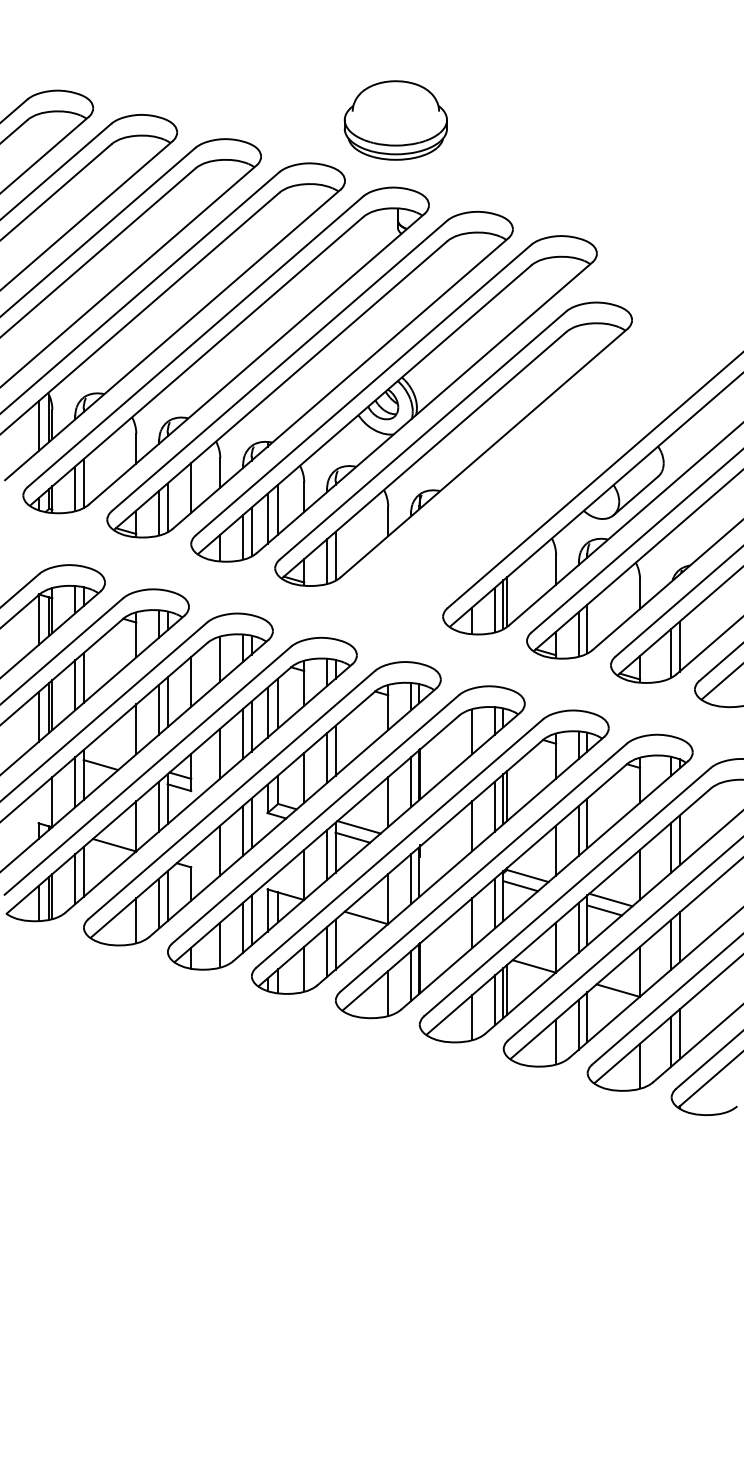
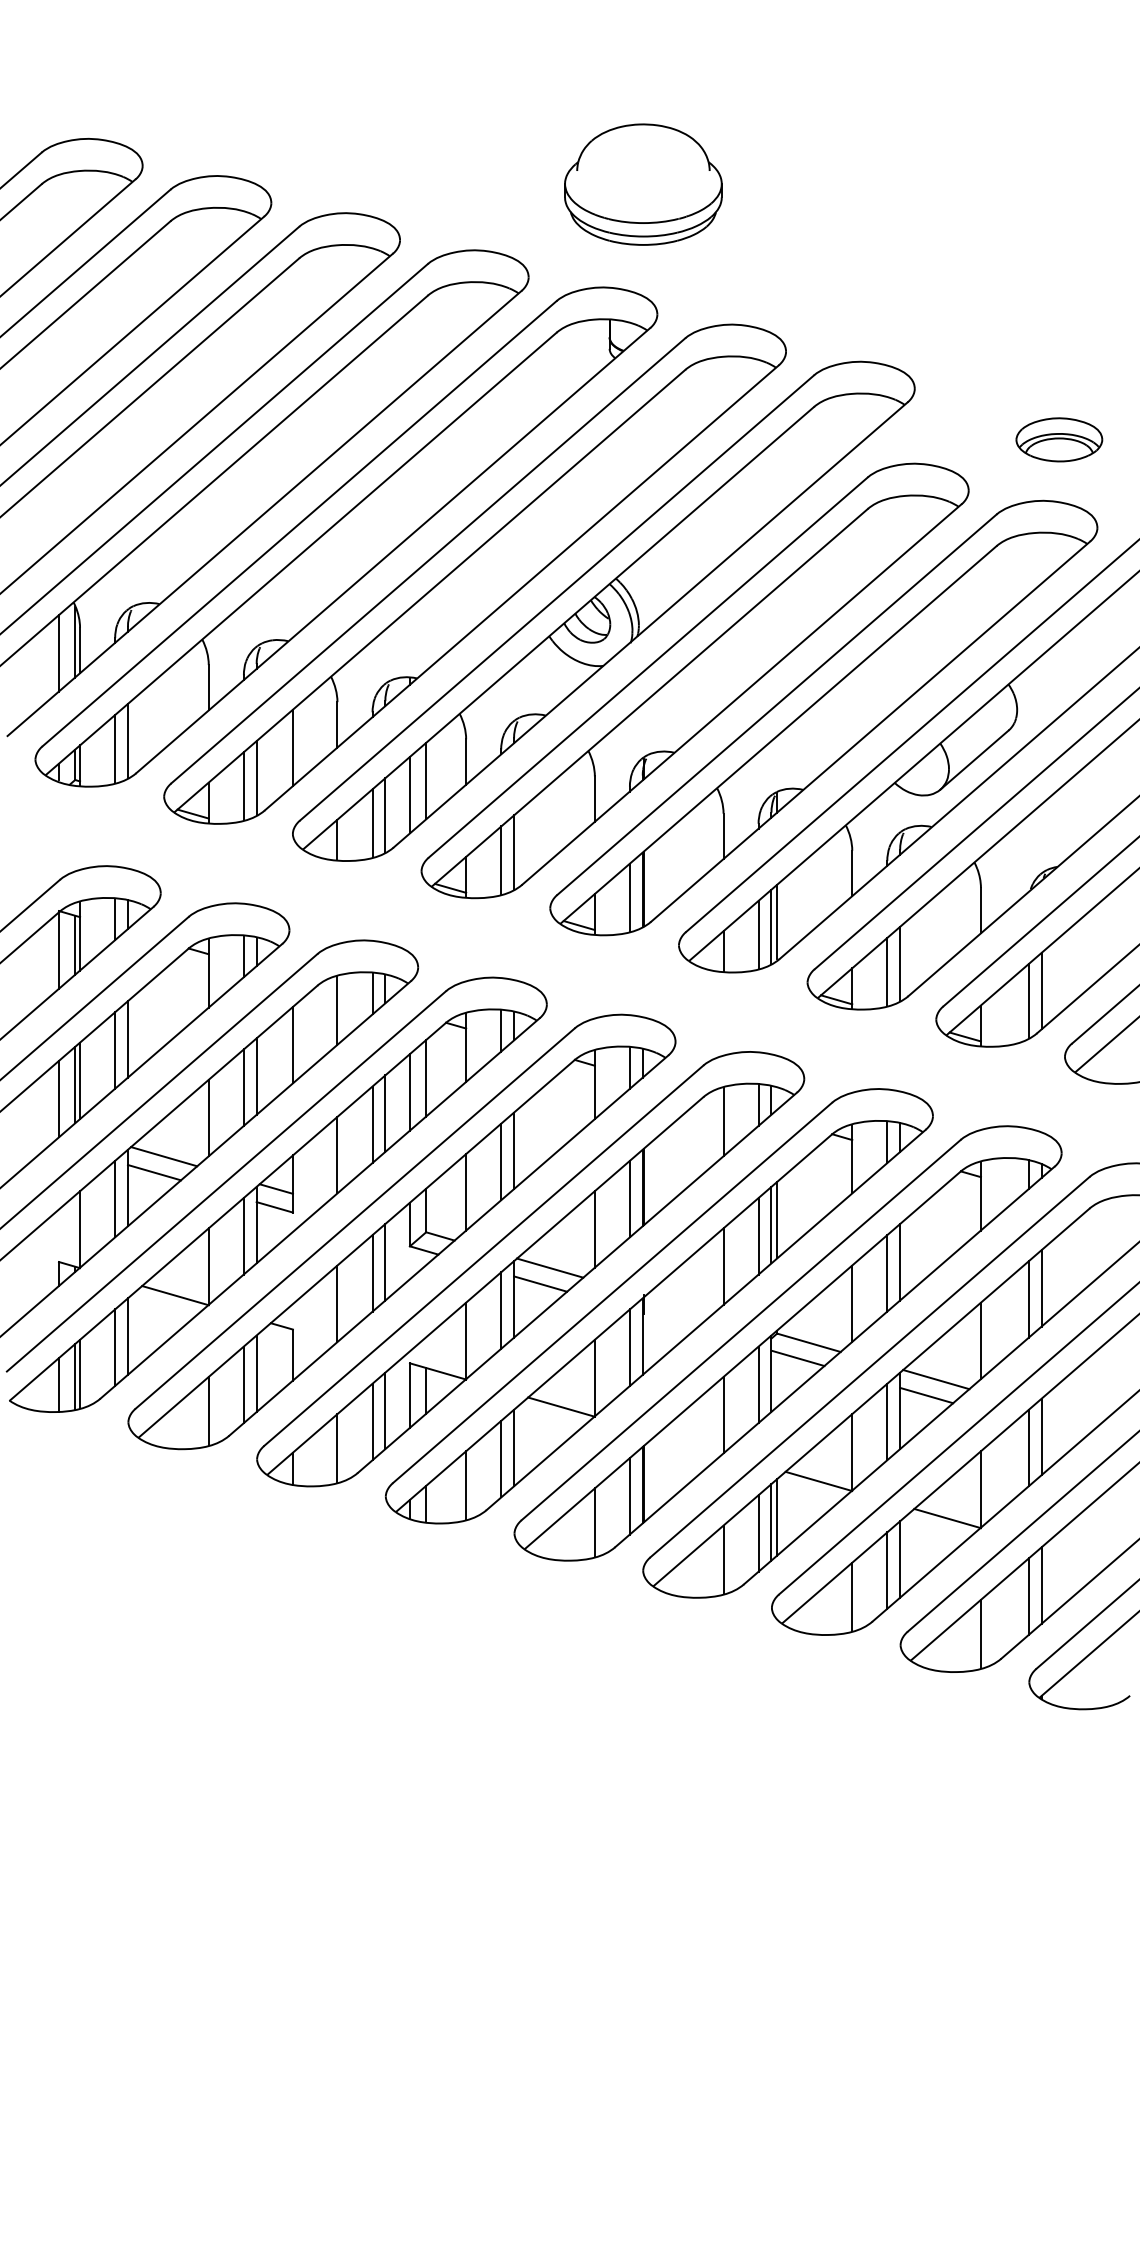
part: (395, 120) -> (642, 184), moved
part: (691, 286) -> (1059, 439), added
part: (537, 468) -> (823, 718), added
line: (106, 754) -> (163, 1156), added

